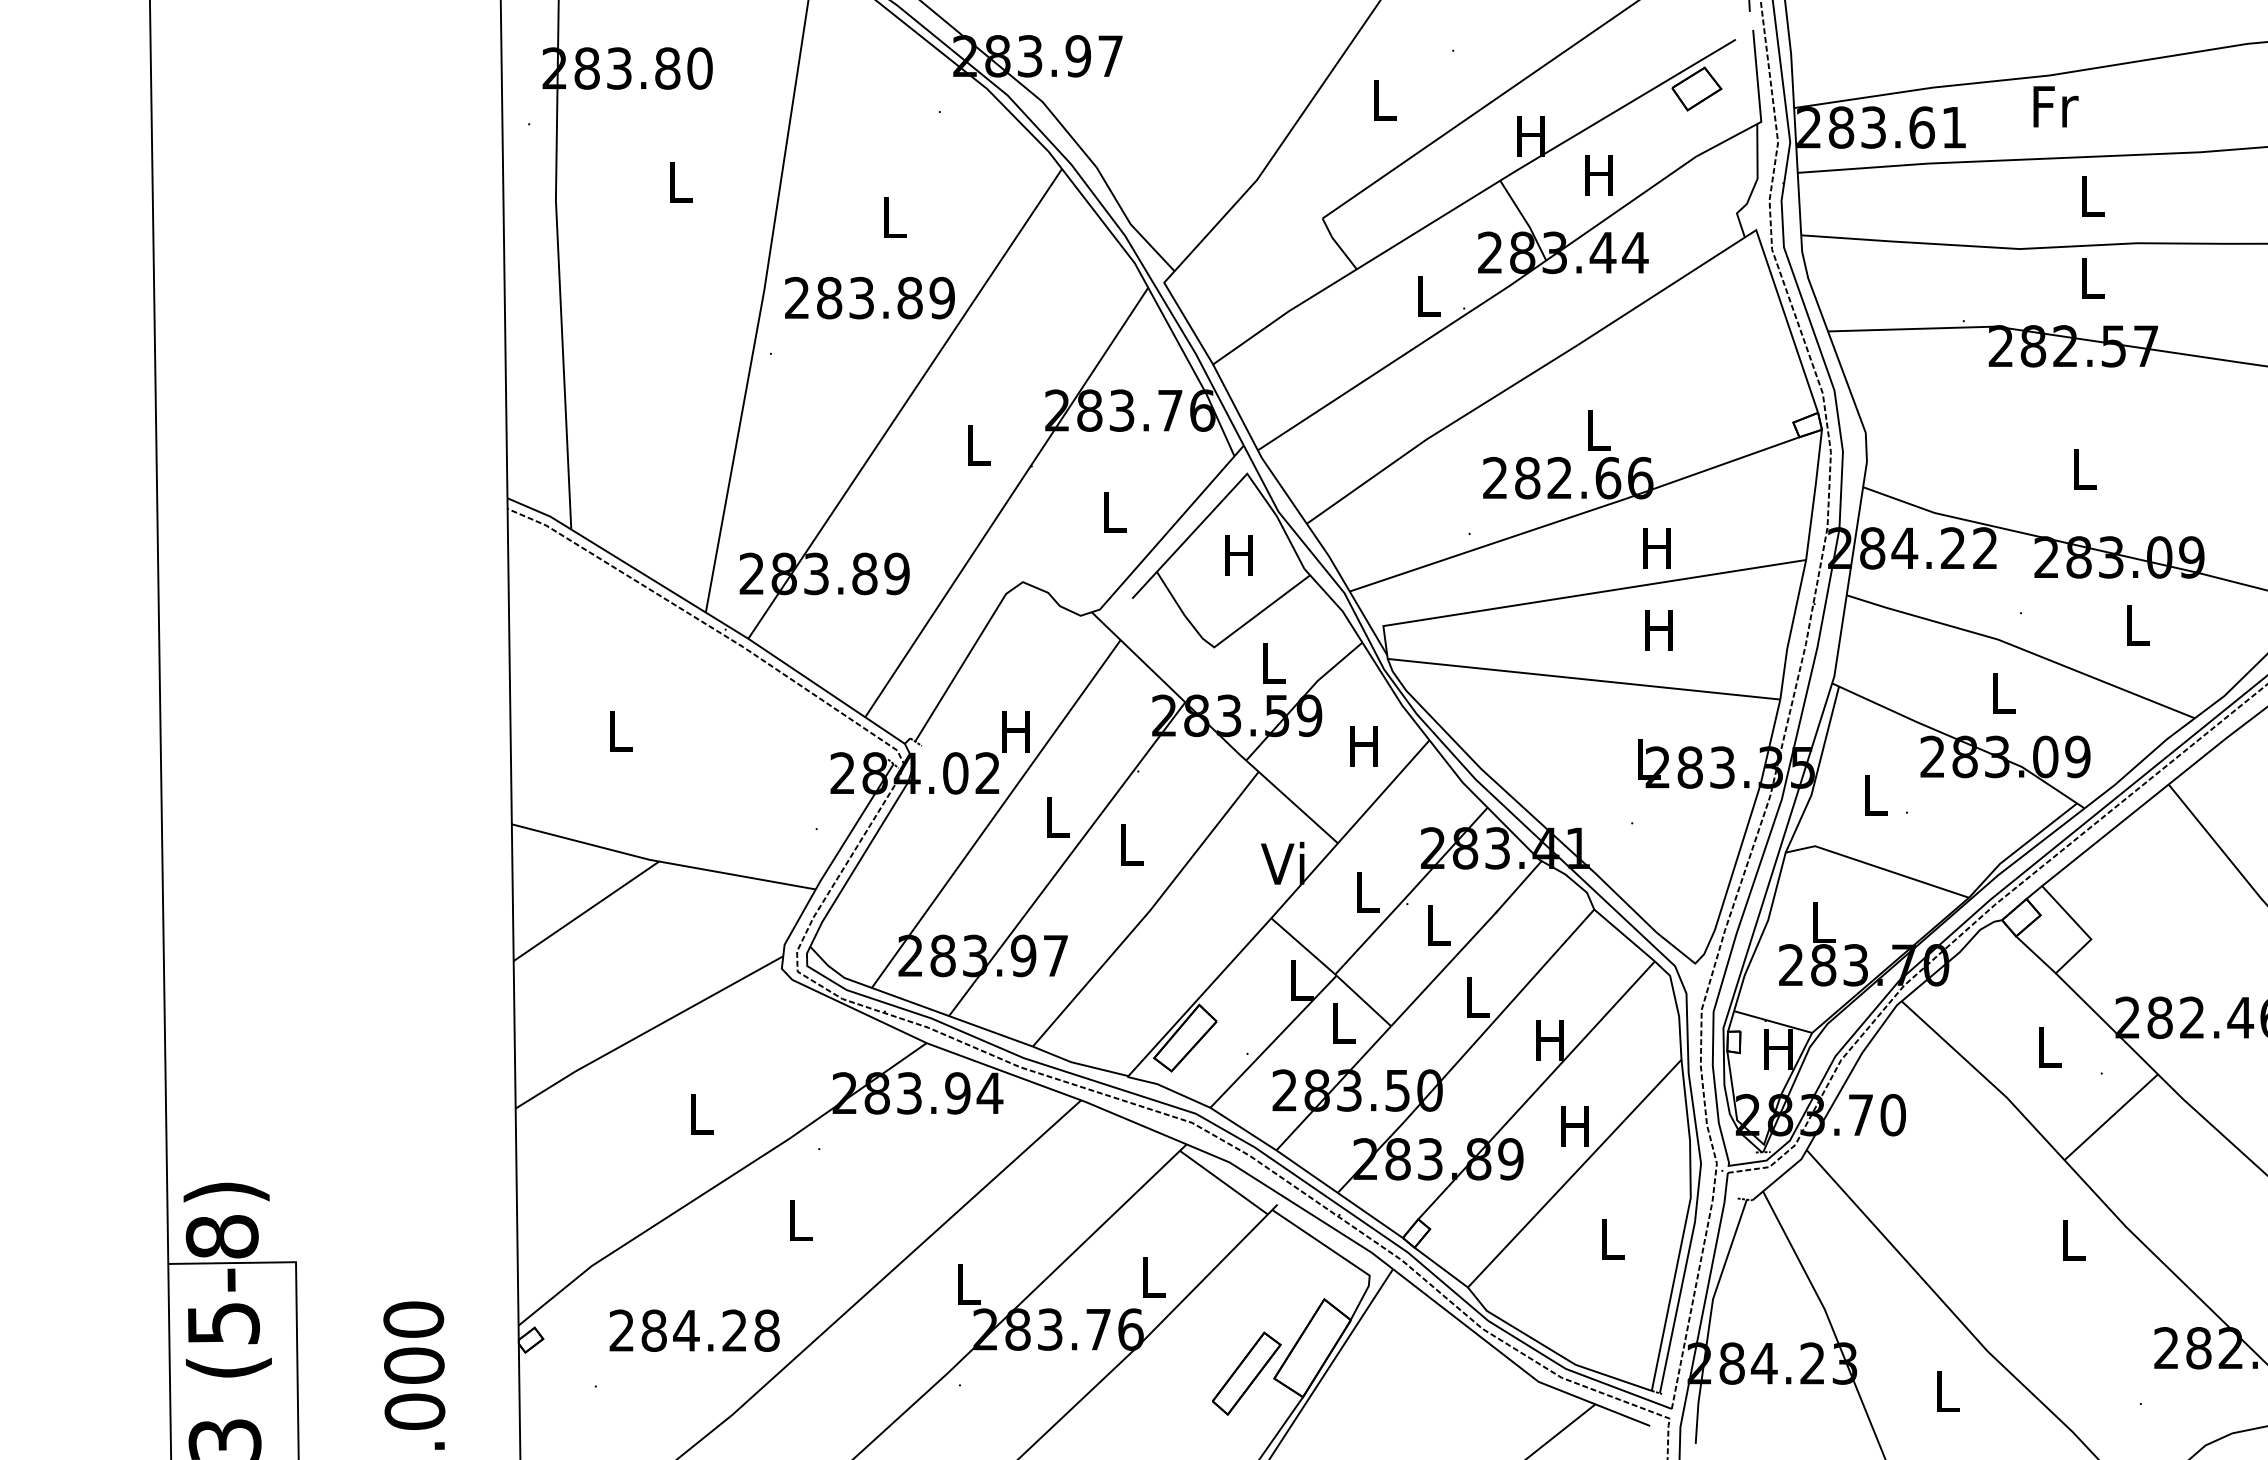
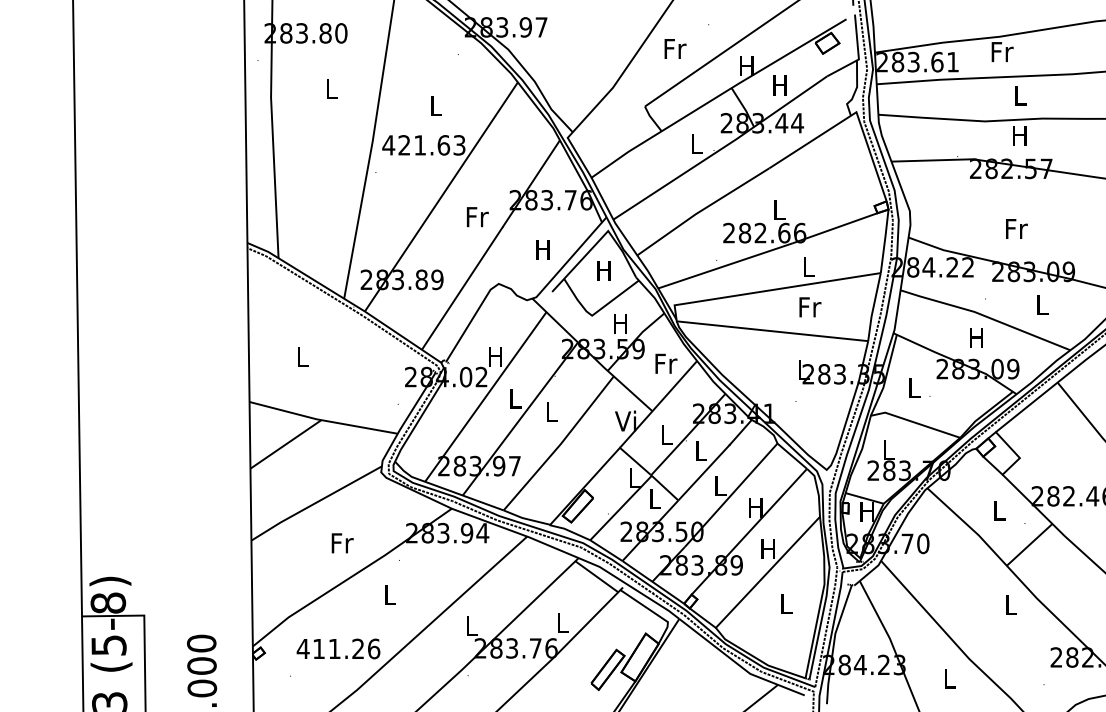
text: (1385, 99) -> (675, 48), L -> Fr
text: (2090, 277) -> (1019, 135), L -> H
text: (868, 298) -> (423, 145), 283.89 -> 421.63
text: (979, 446) -> (477, 217), L -> Fr
text: (2084, 468) -> (1016, 228), L -> Fr
text: (1112, 511) -> (542, 249), L -> H
text: (1655, 546) -> (807, 266), H -> L
text: (1661, 630) -> (810, 307), H -> Fr
text: (1272, 663) -> (620, 323), L -> H
text: (2002, 692) -> (976, 337), L -> H
text: (1366, 745) -> (666, 363), H -> Fr
text: (702, 1114) -> (342, 543), L -> Fr
text: (694, 1329) -> (338, 648), 284.28 -> 411.26

